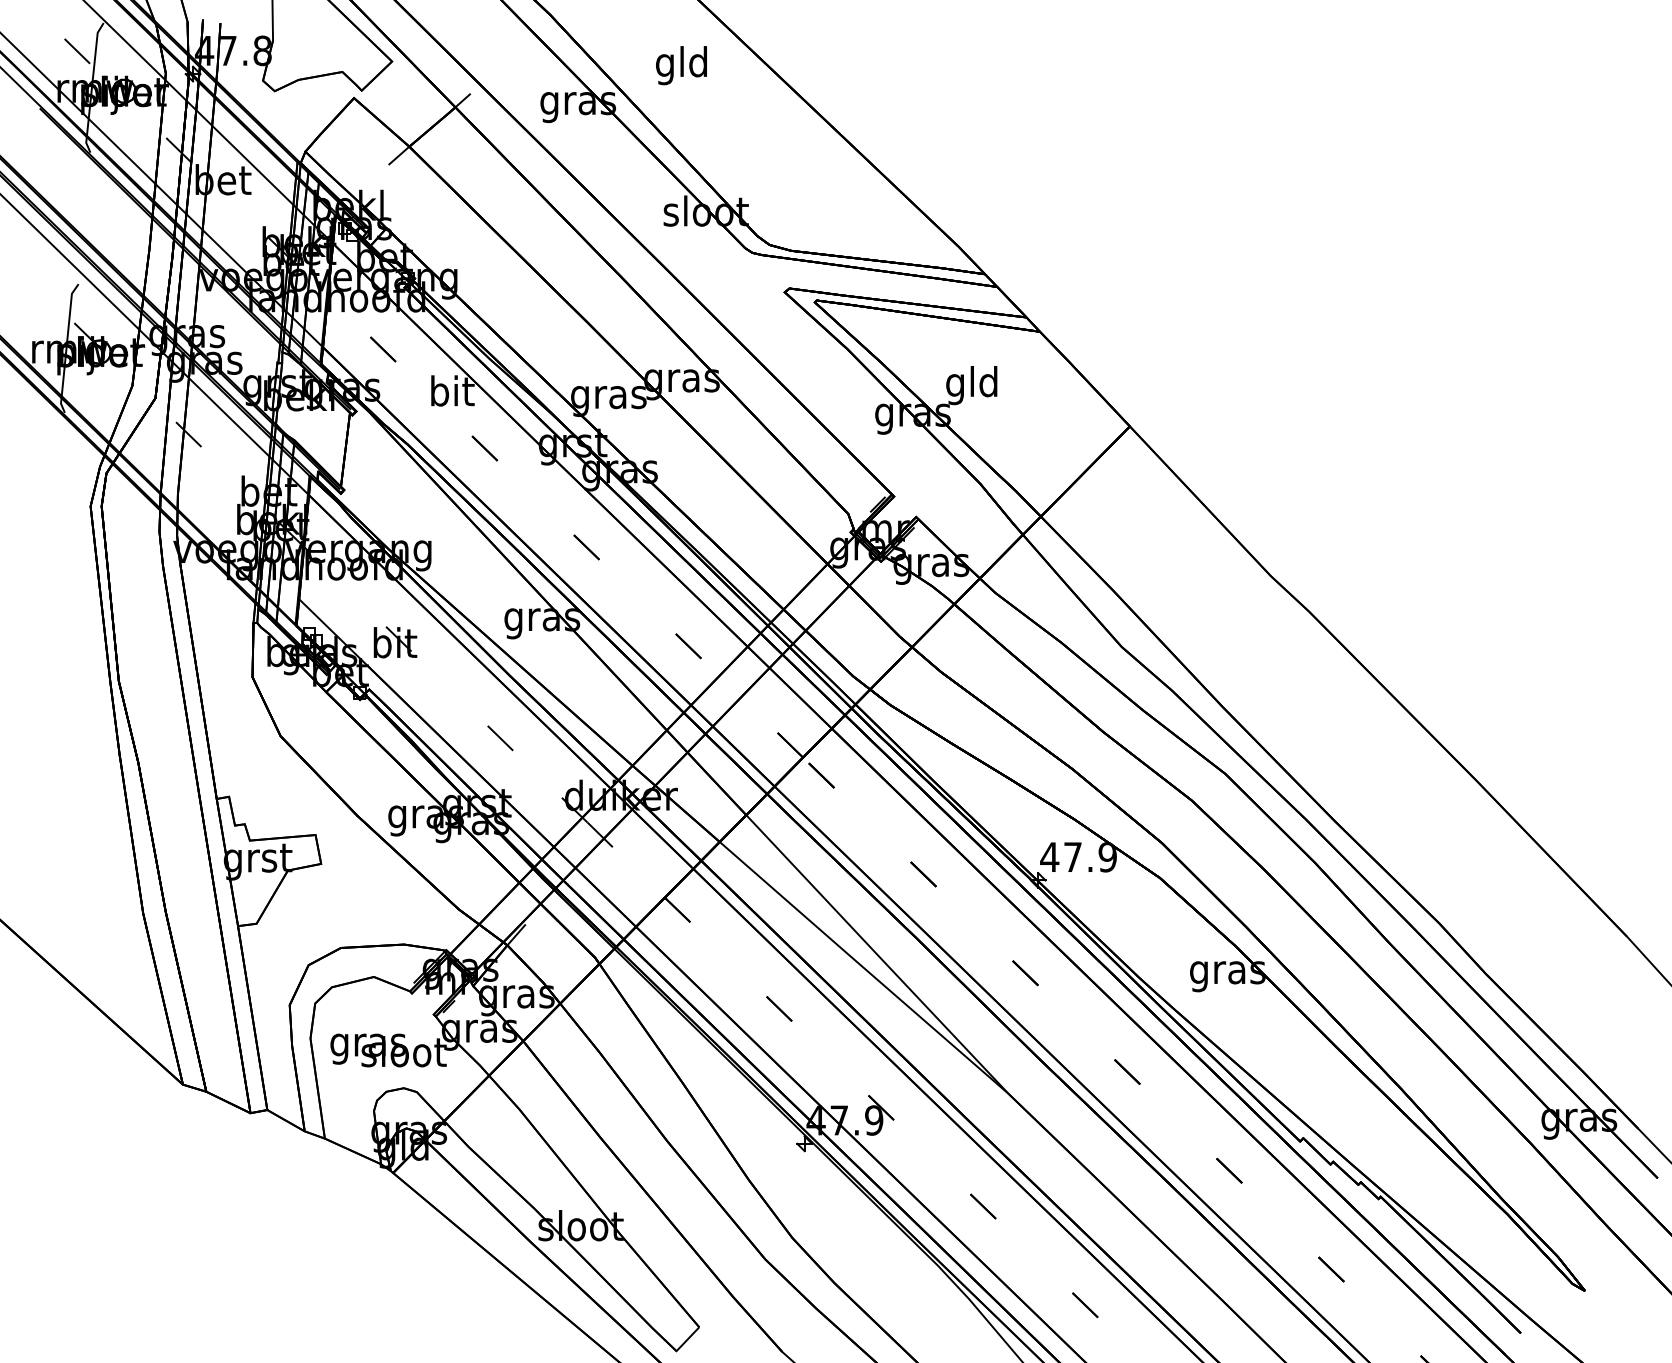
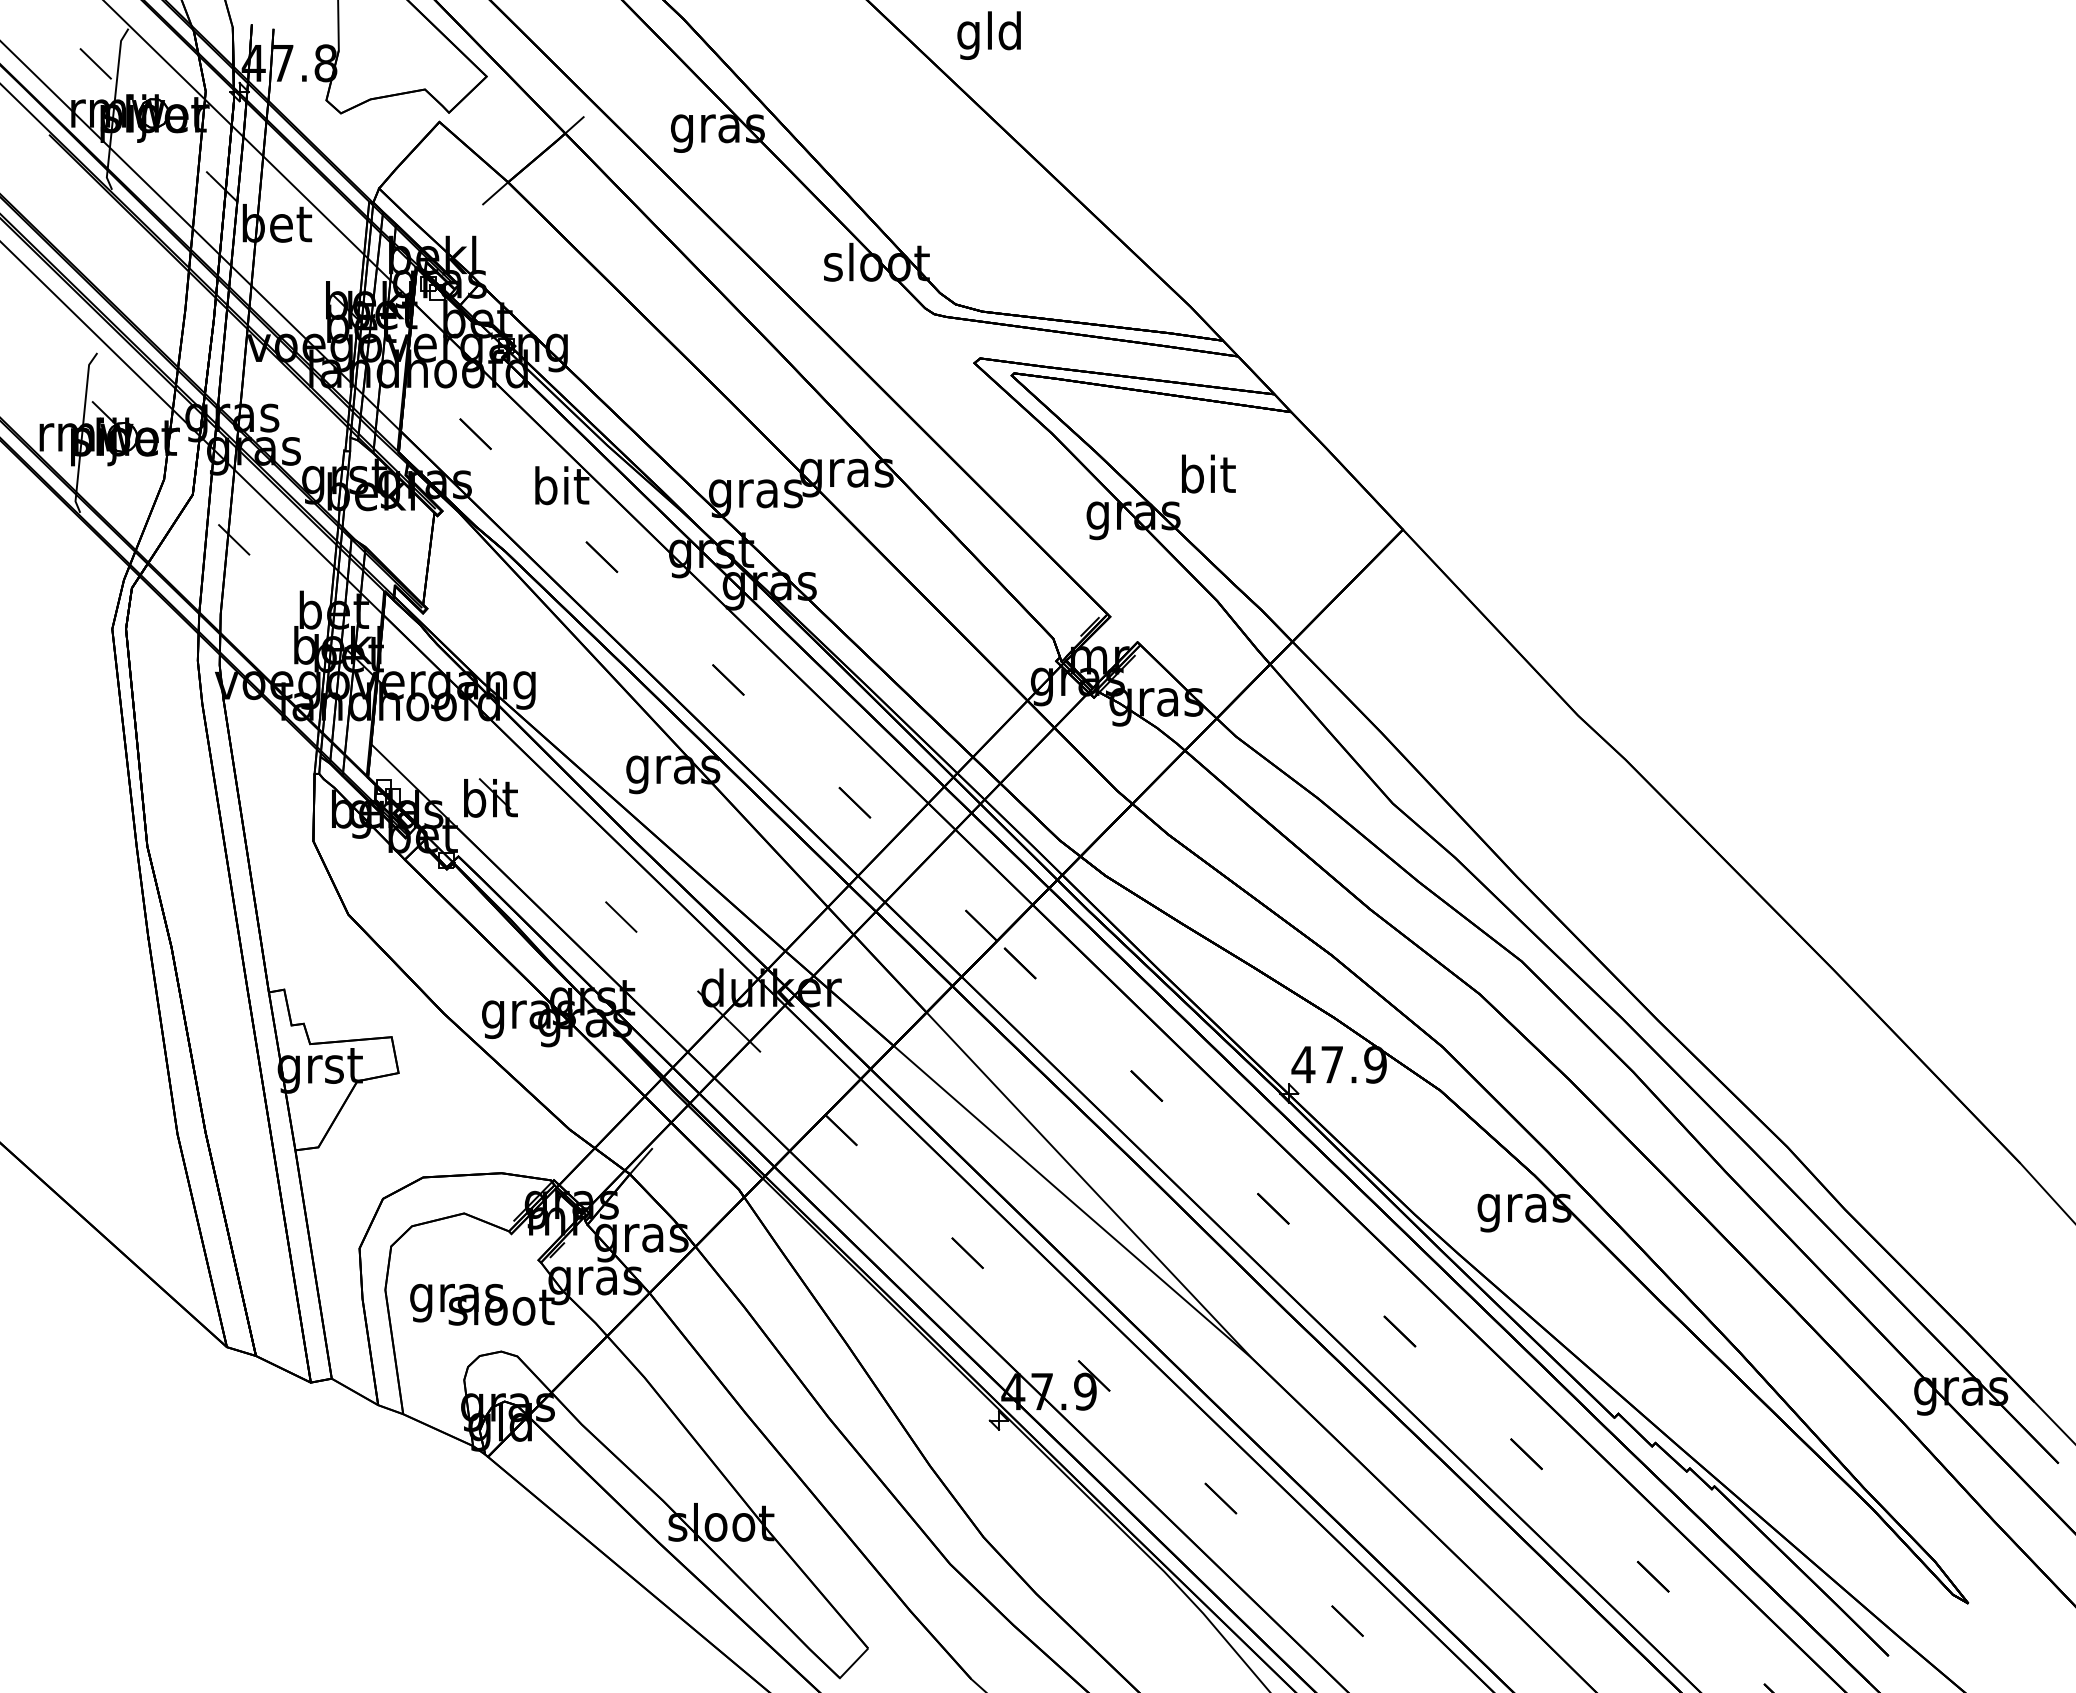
text: (680, 65) -> (988, 35), moved
text: (971, 385) -> (1206, 478), gld -> bit

